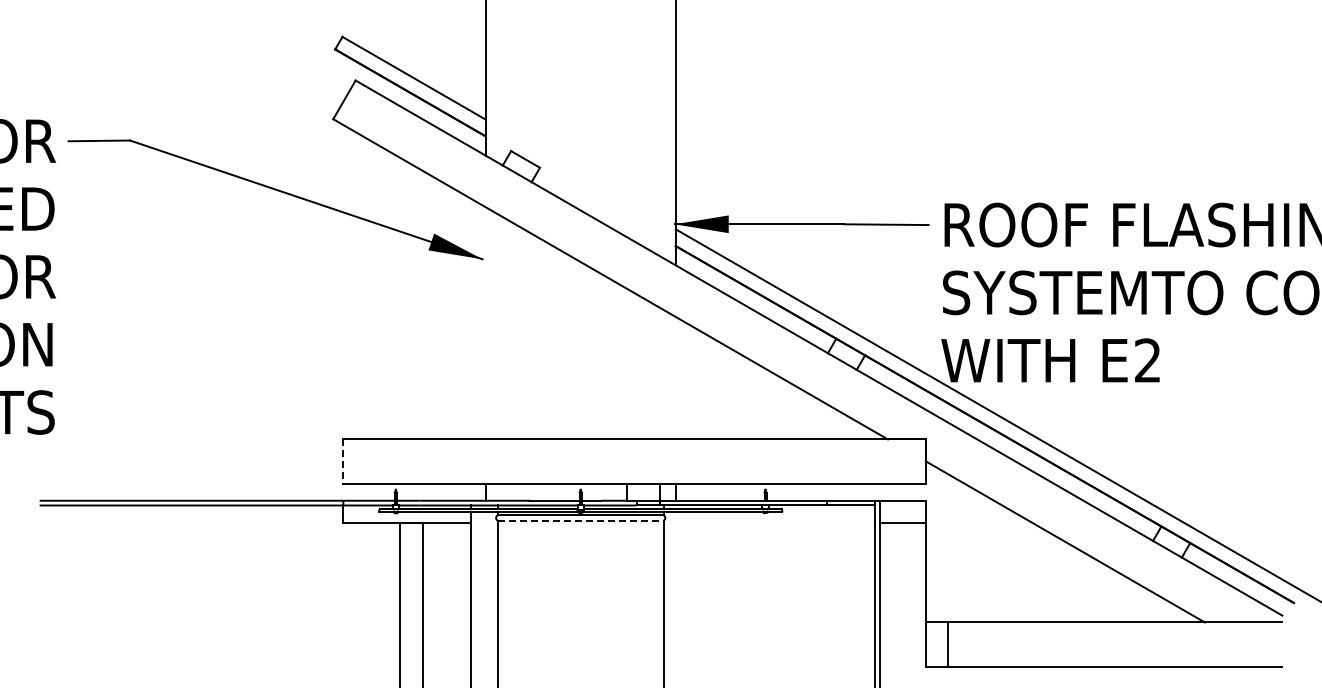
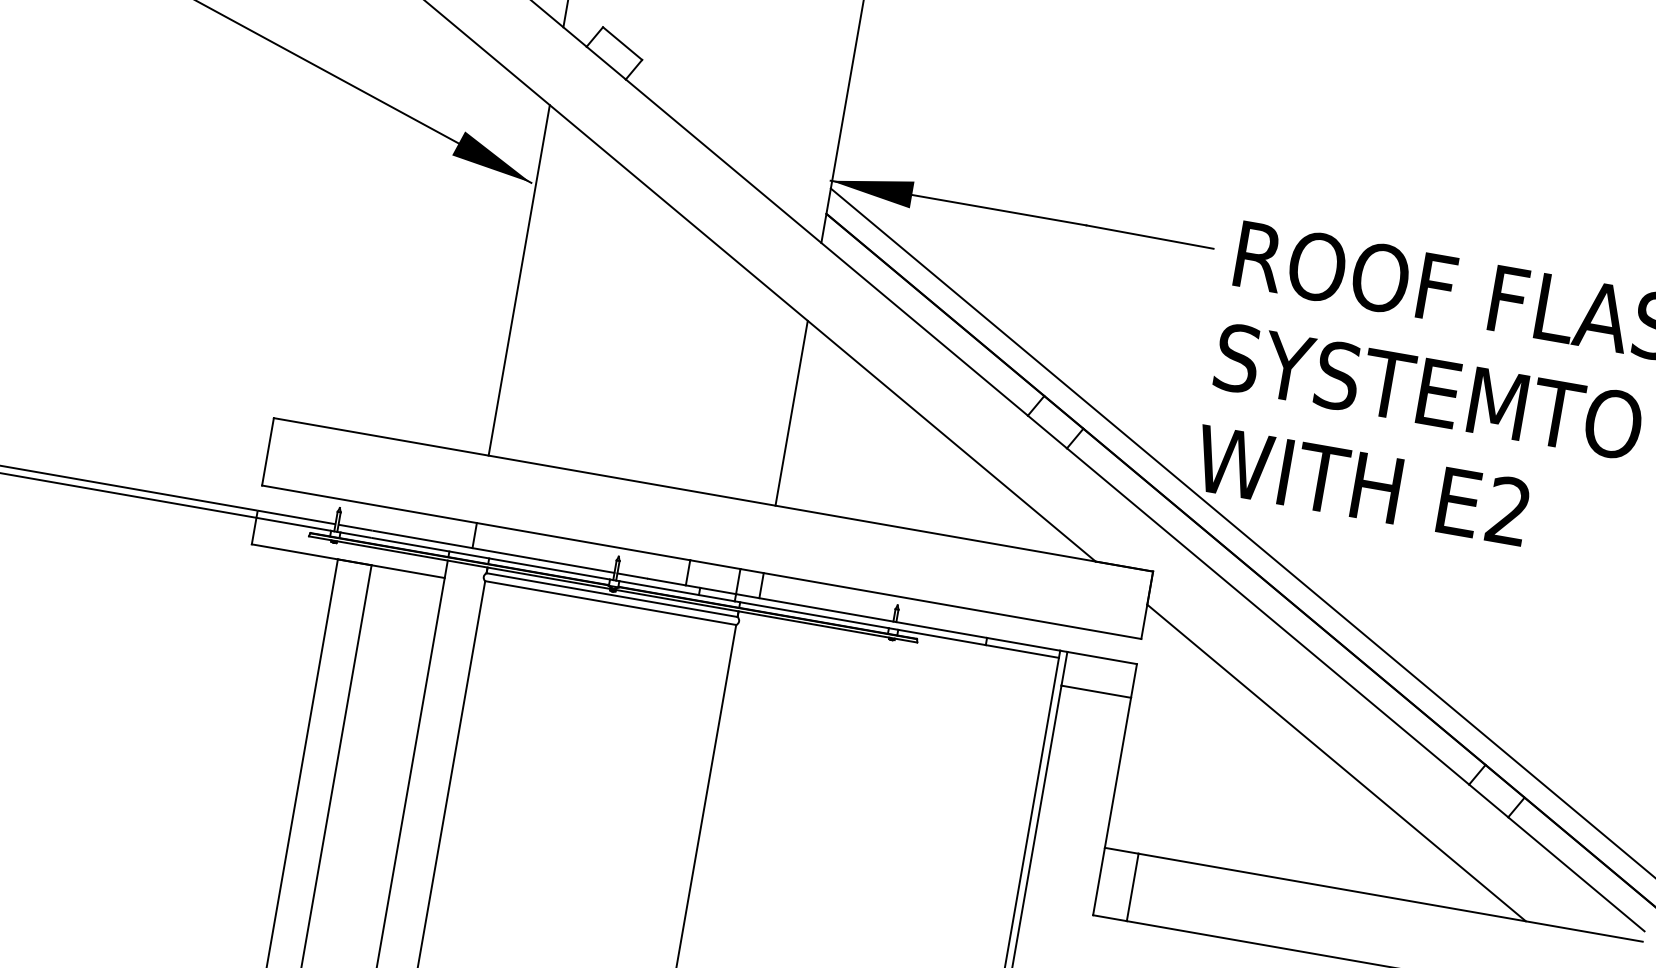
line: (485, 323) -> (518, 280), added
line: (675, 377) -> (791, 412), added
line: (343, 462) -> (268, 452), dashed -> solid
line: (581, 520) -> (611, 603), dashed -> solid

